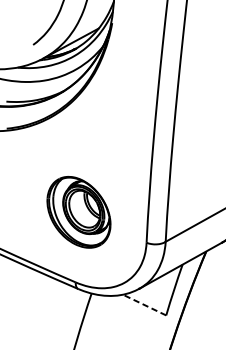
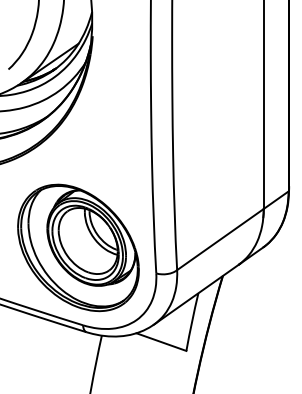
part: (79, 211) -> (78, 247), size x1.67
line: (144, 305) -> (161, 342), dashed -> solid

